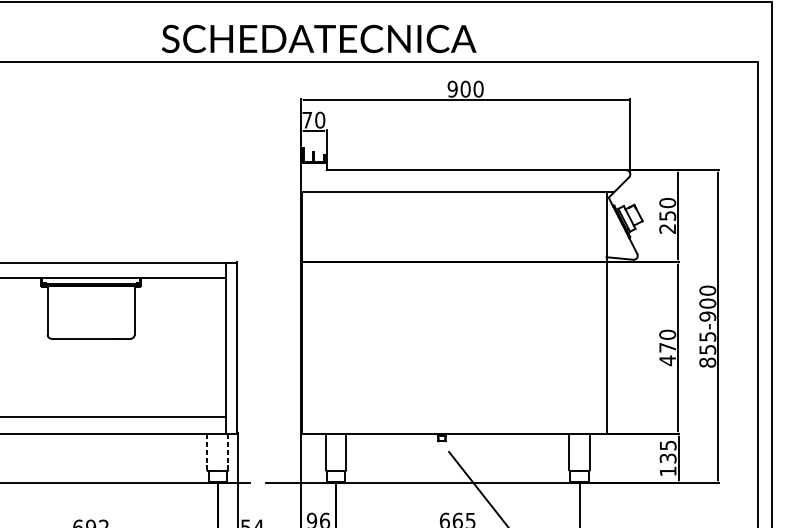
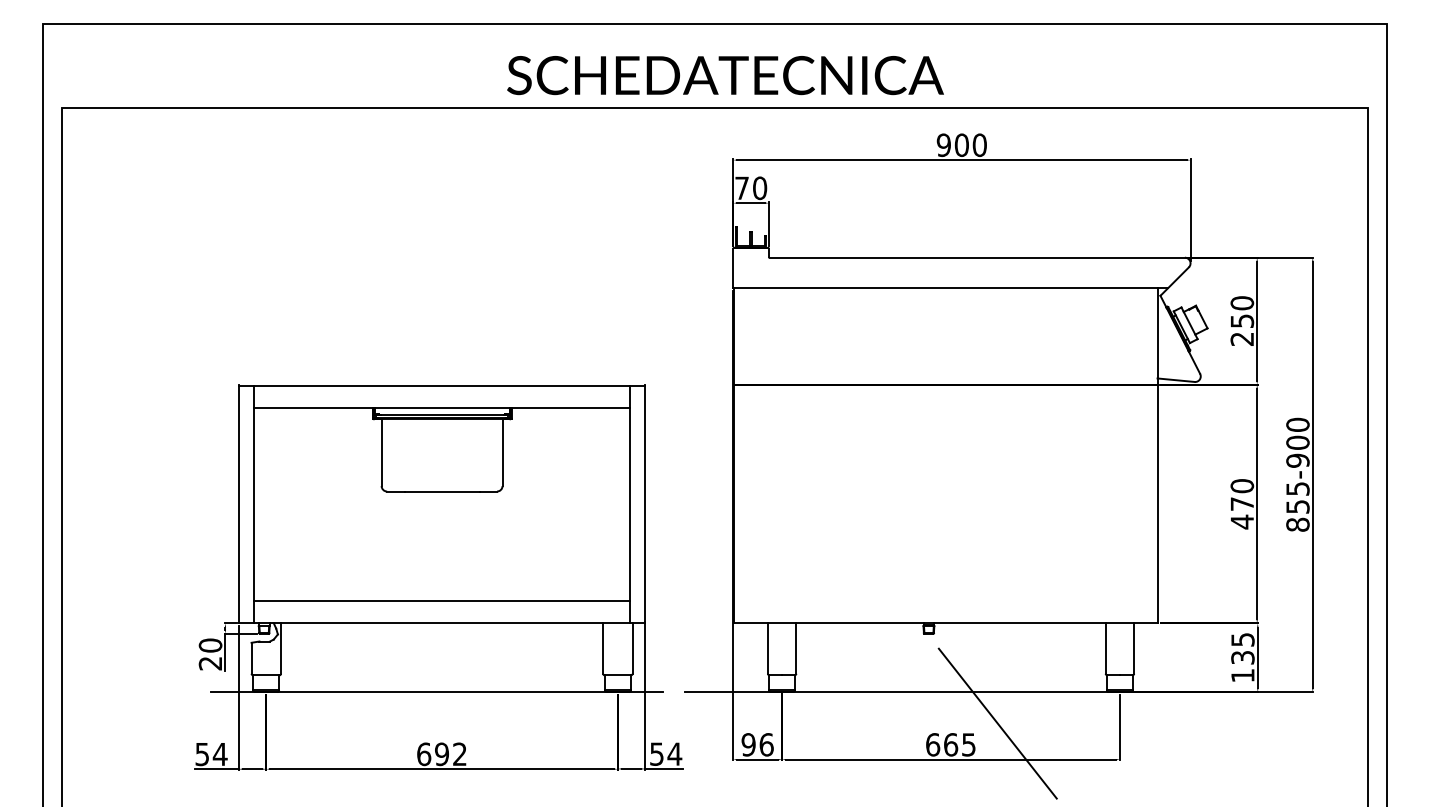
text: (319, 38) -> (725, 75), moved
line: (207, 452) -> (603, 649), dashed -> solid
line: (228, 452) -> (632, 649), dashed -> solid

